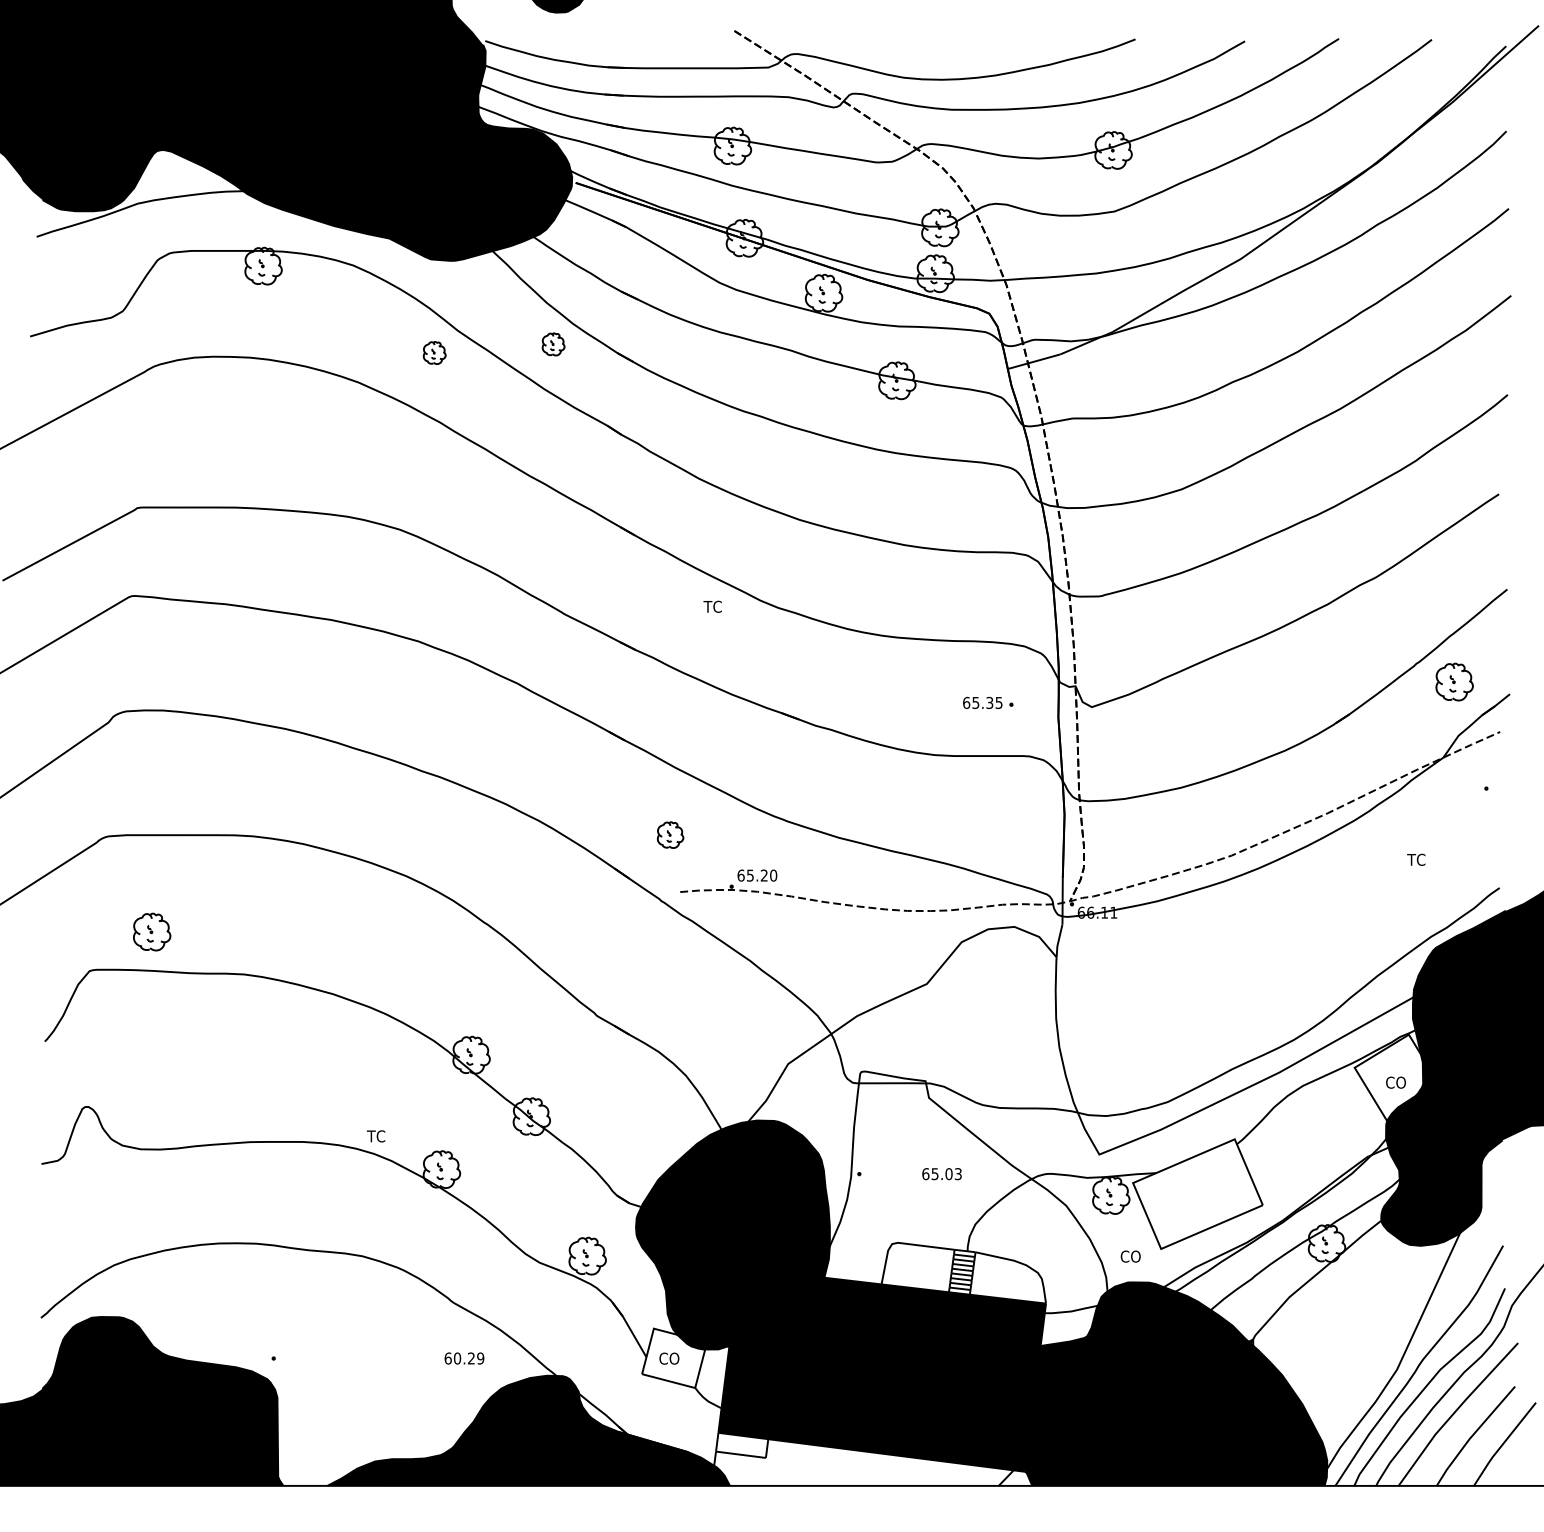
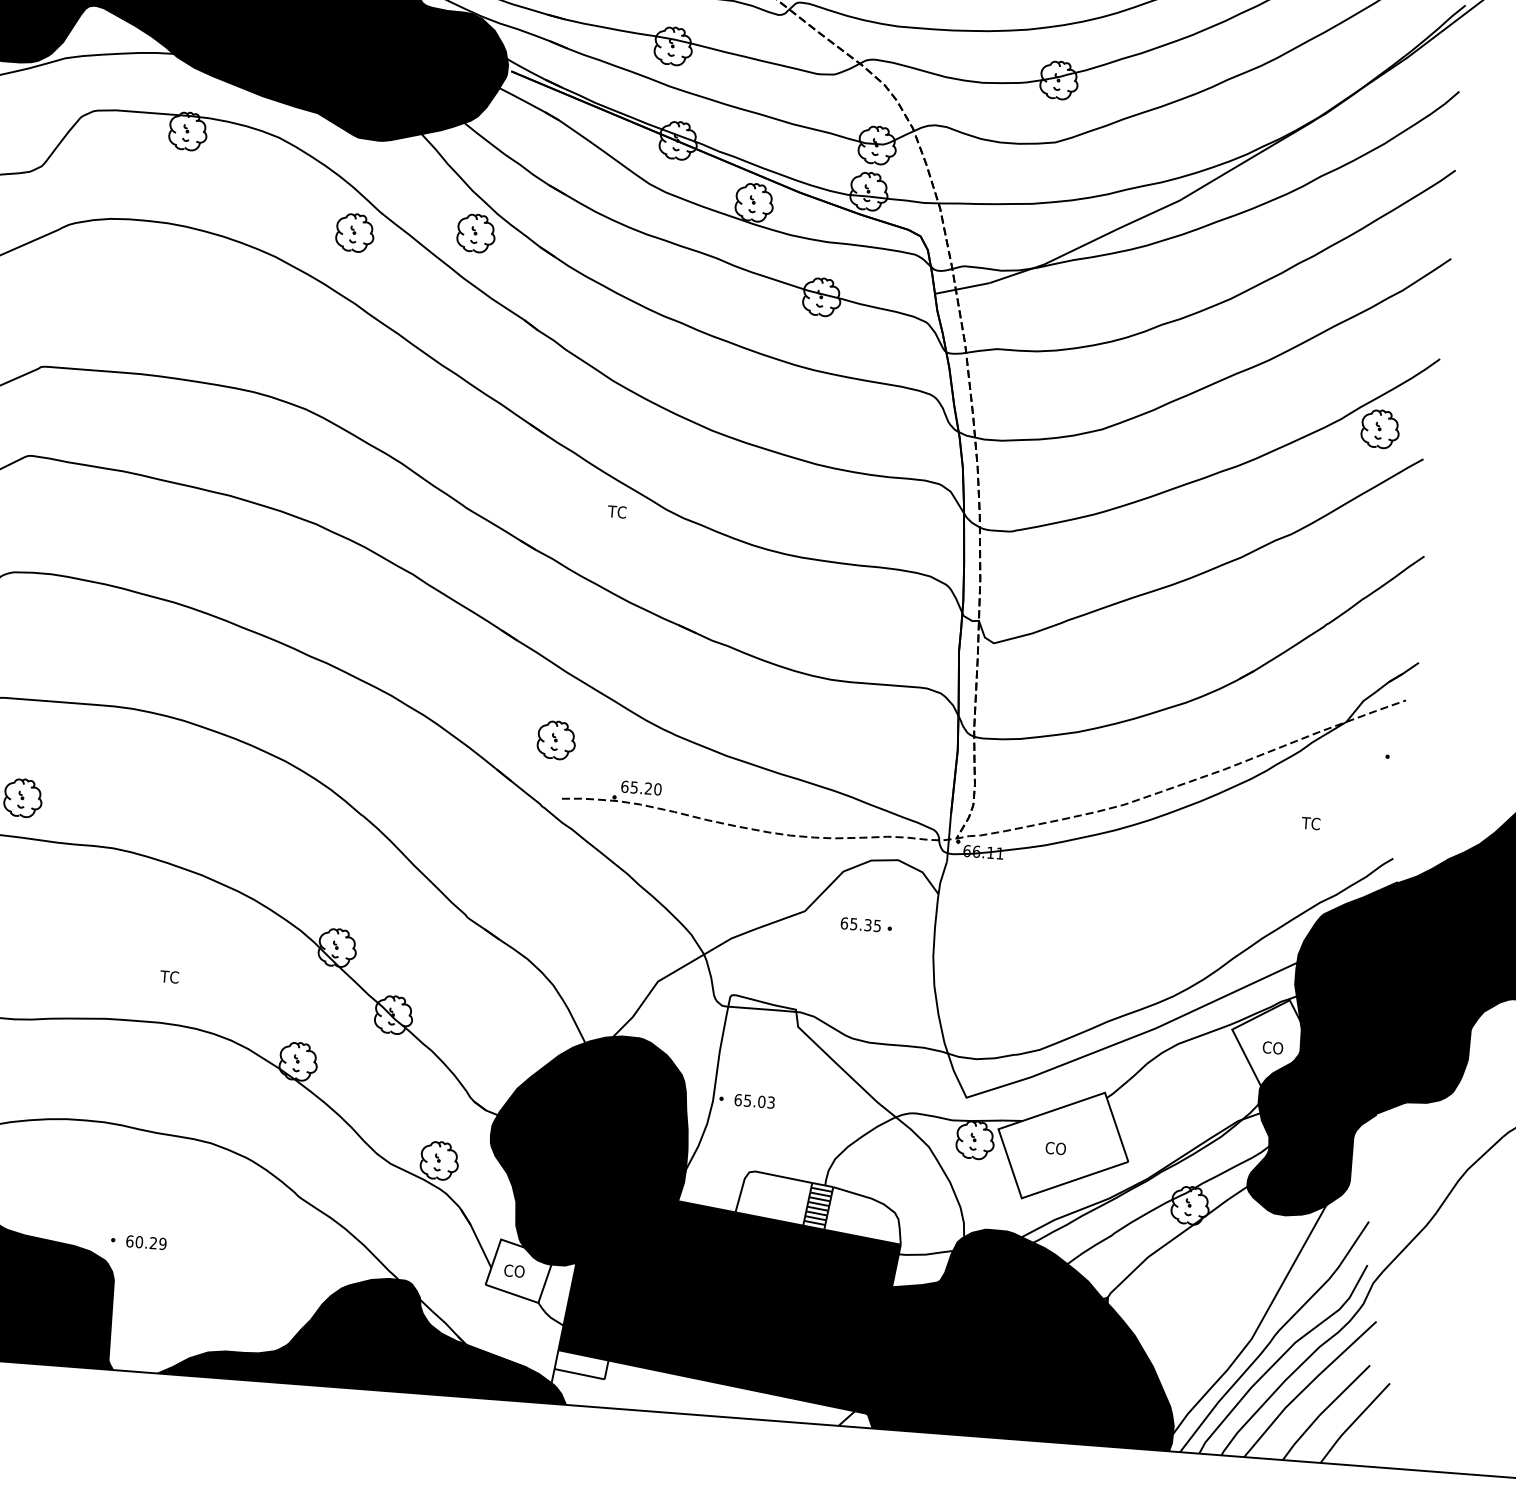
part: (553, 344) -> (476, 233), size x1.67
part: (434, 352) -> (354, 232), size x1.67
part: (1454, 681) -> (1380, 428), moved
part: (988, 702) -> (866, 924), moved
part: (670, 834) -> (556, 739), size x1.43
text: (376, 1136) -> (169, 977), moved
text: (941, 1174) -> (754, 1101), moved
text: (1130, 1256) -> (1055, 1148), moved
text: (464, 1358) -> (146, 1242), moved

